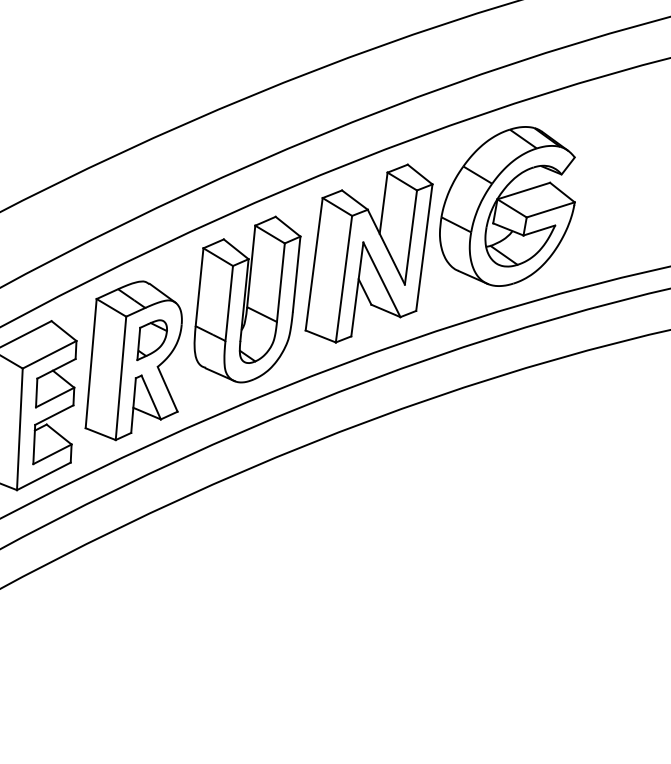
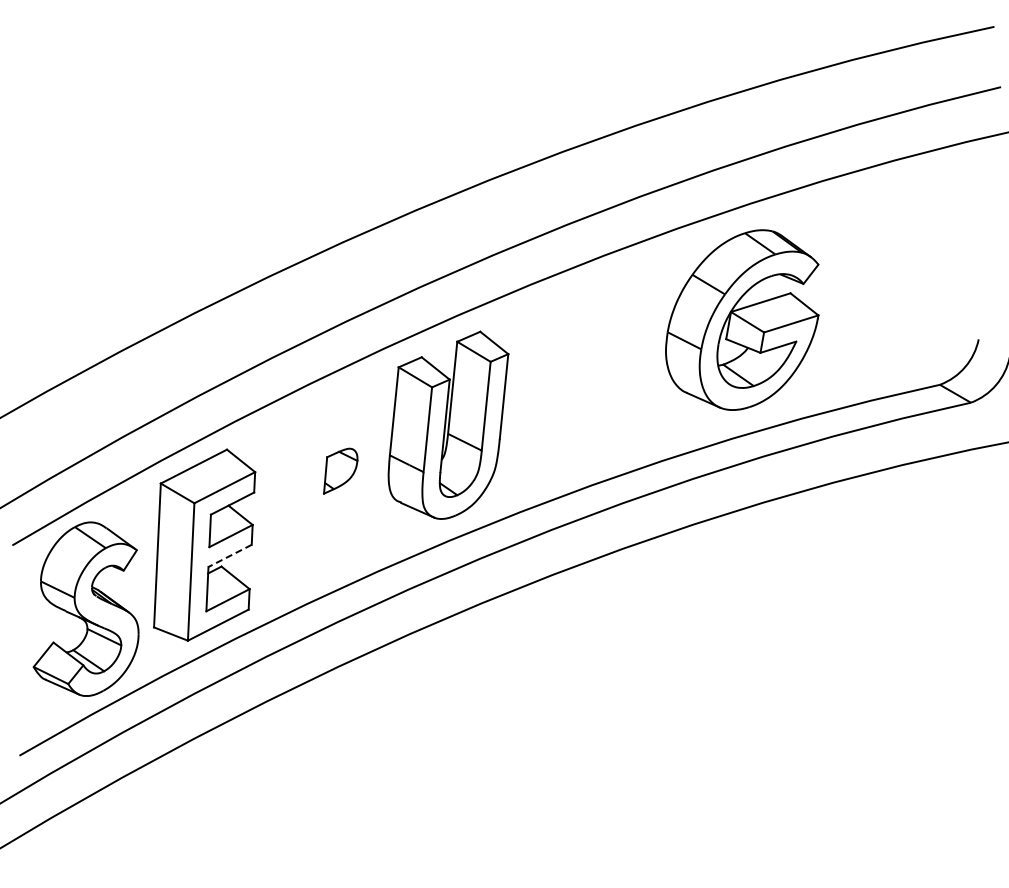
part: (368, 252) -> (585, 372), removed
part: (133, 360) -> (319, 494), removed
line: (53, 415) -> (229, 556), solid -> dashed

